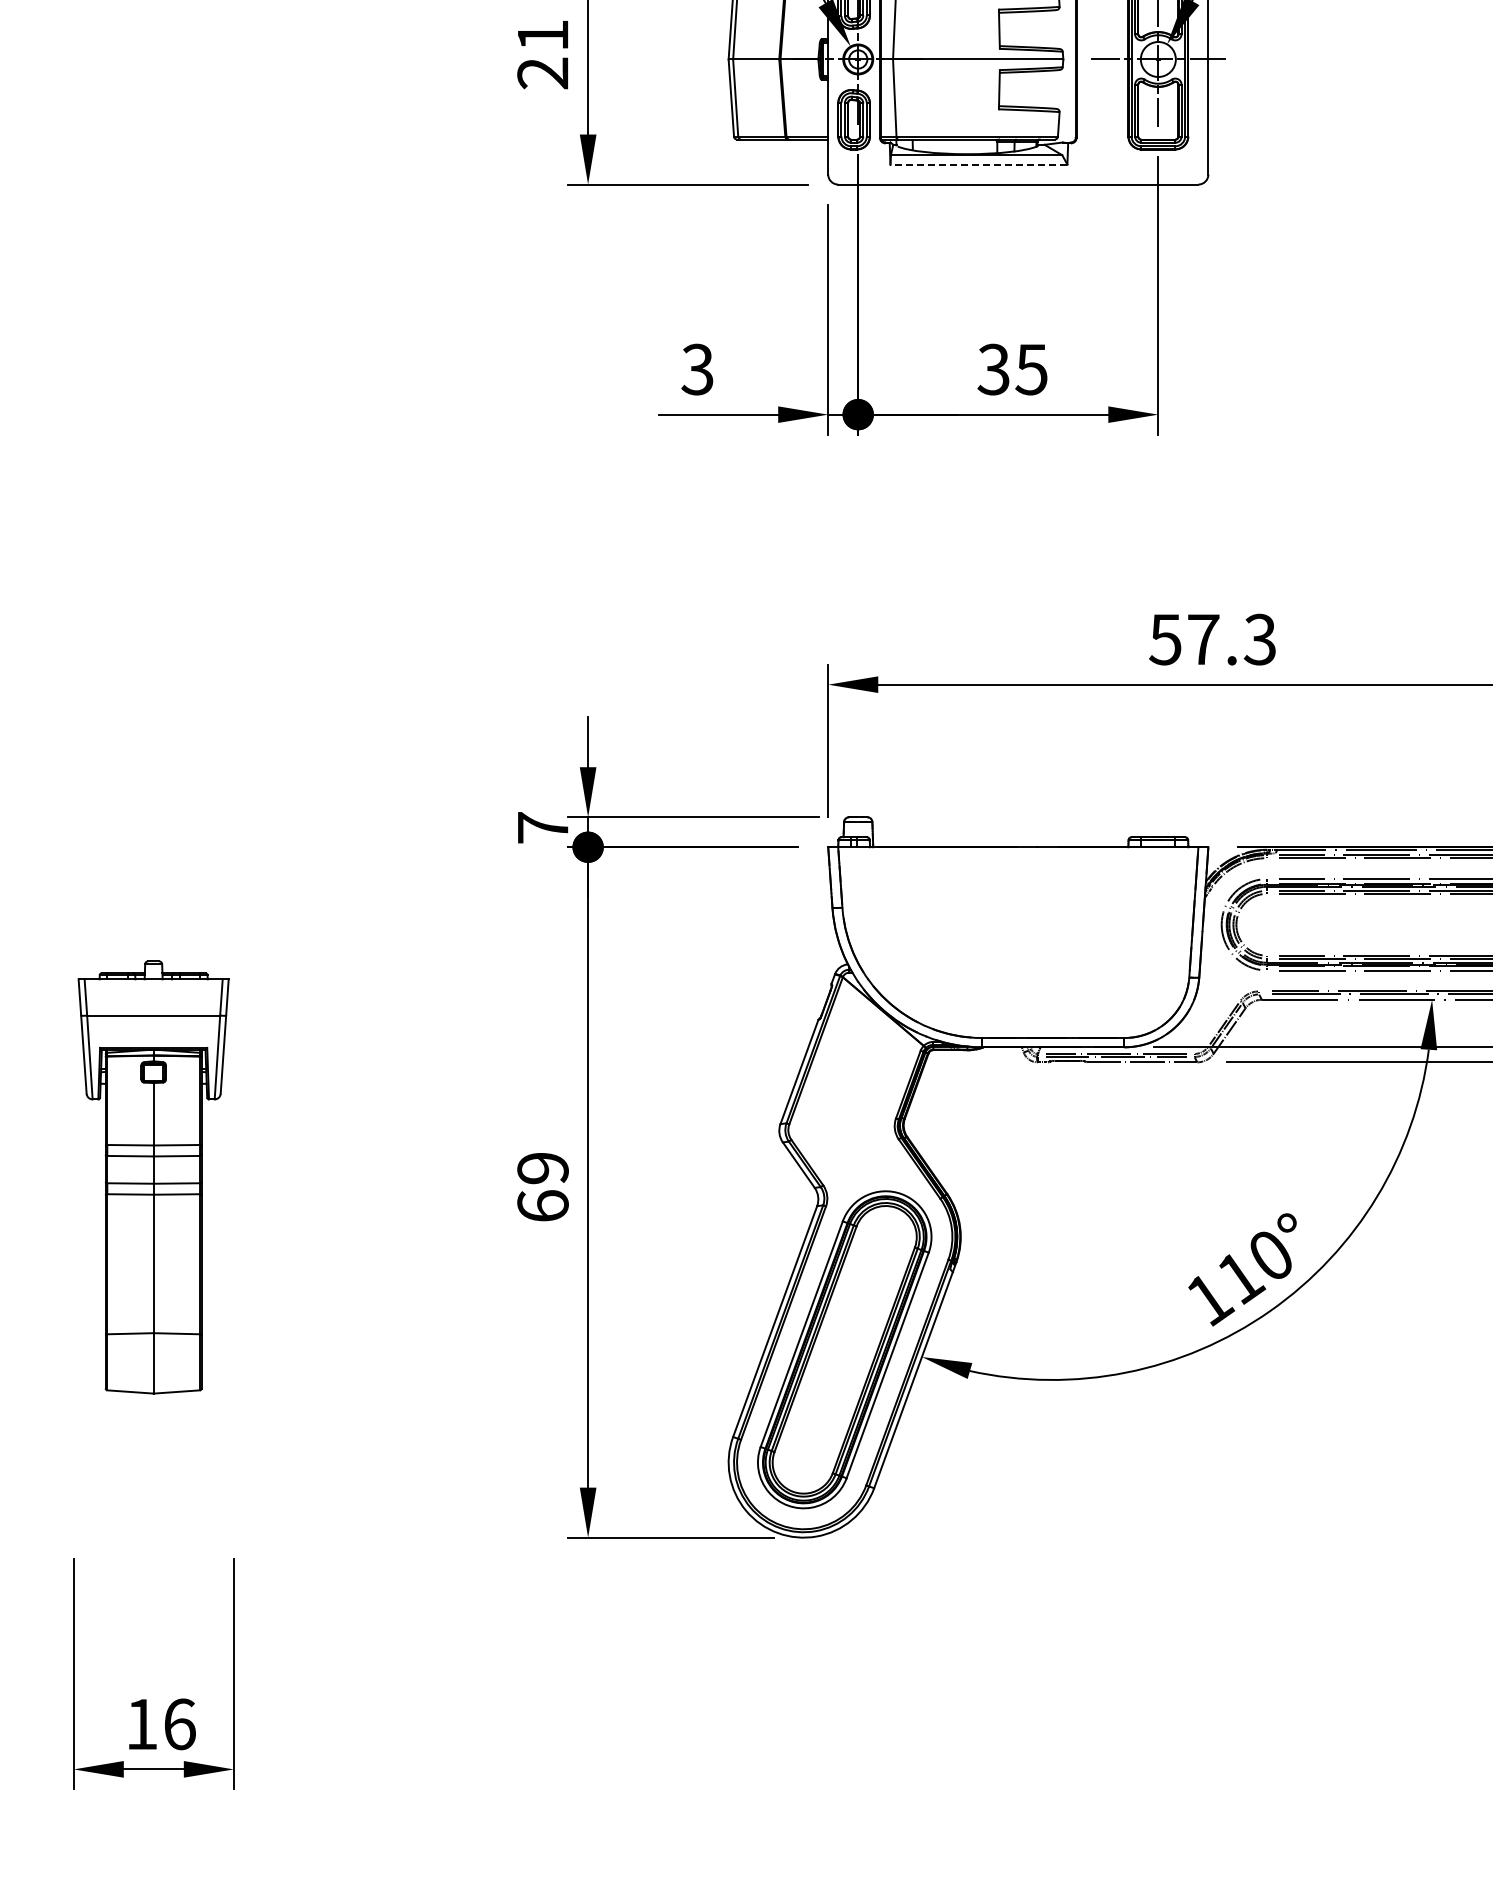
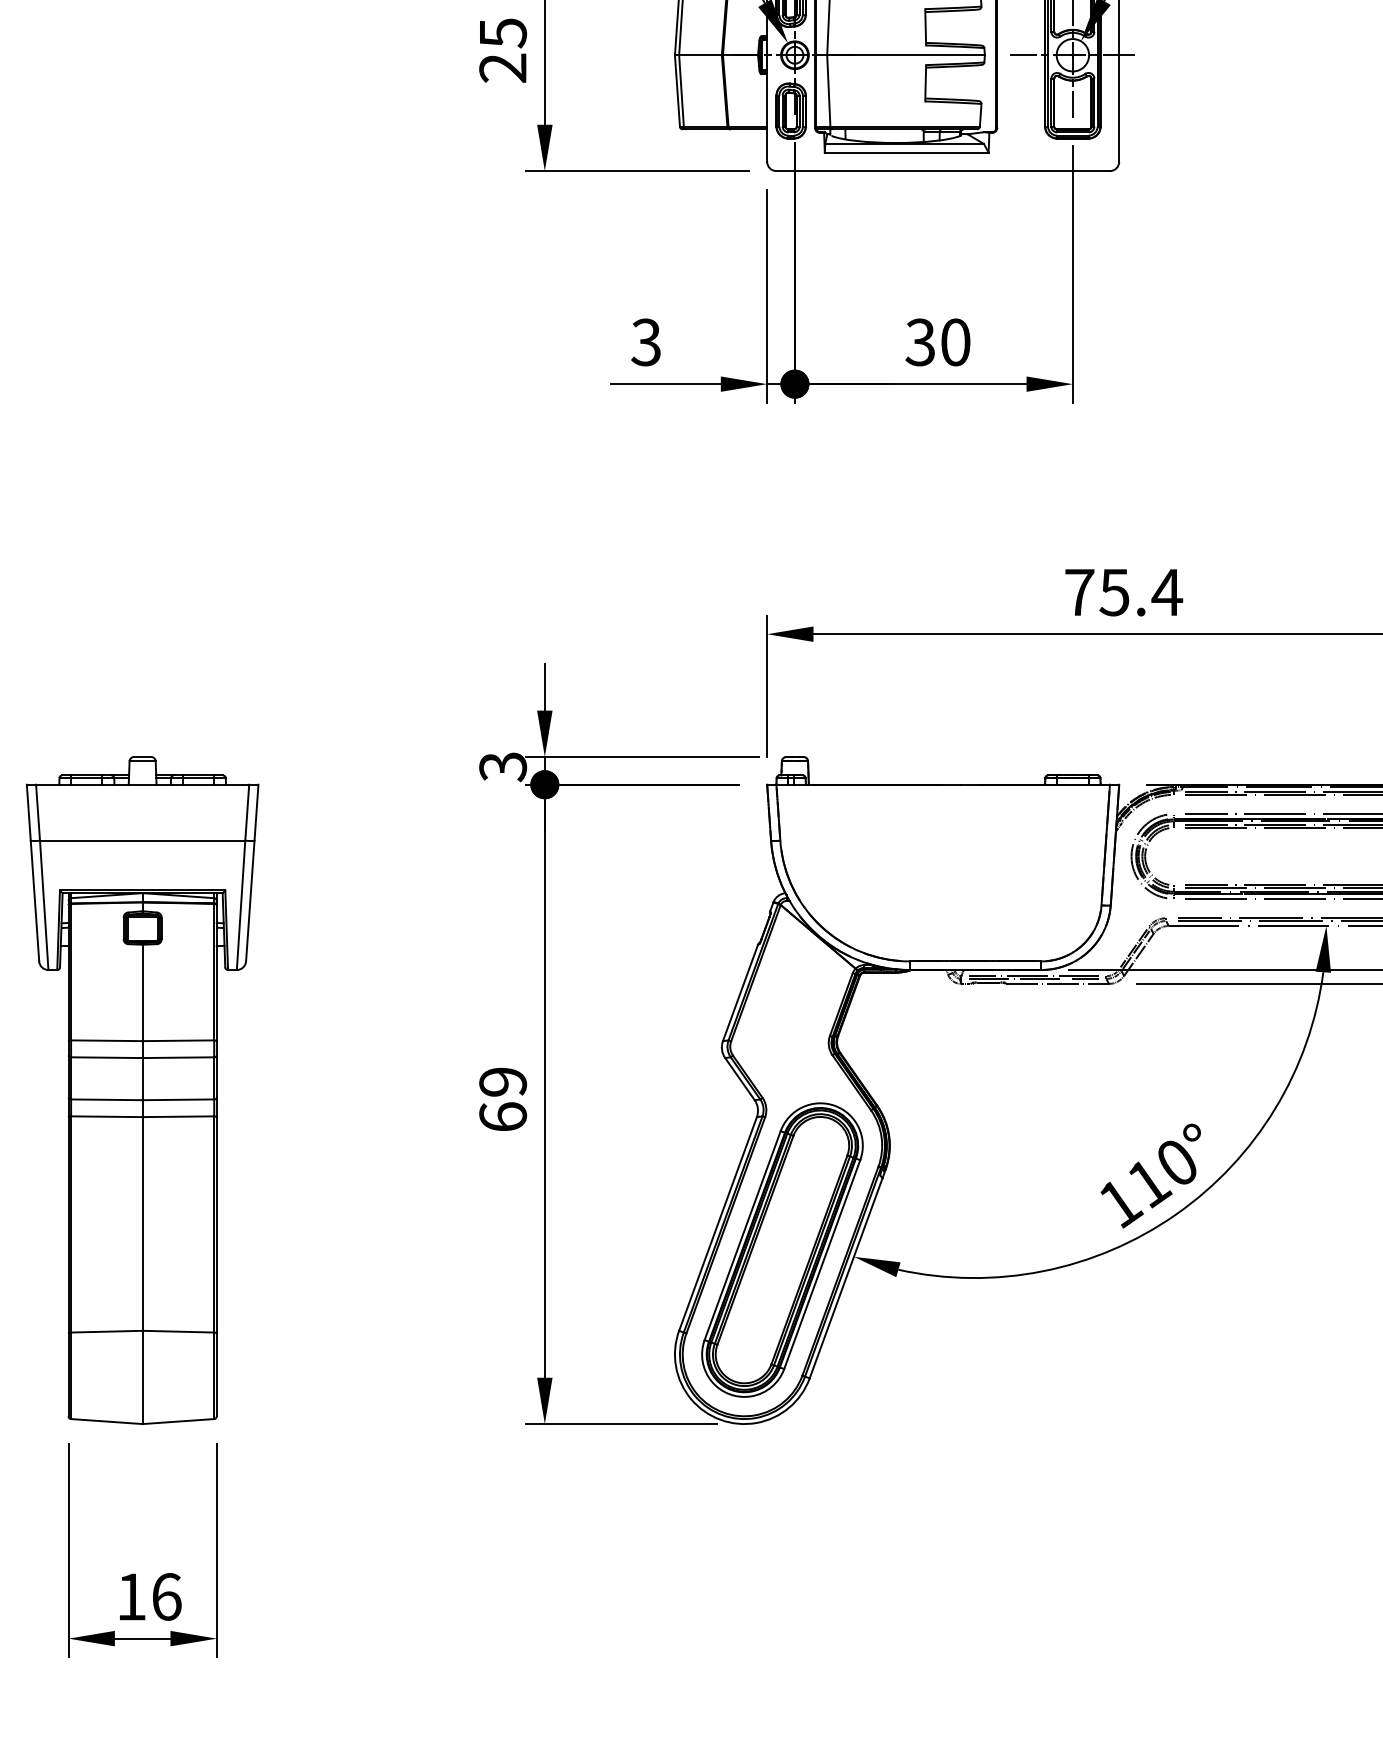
text: (543, 36) -> (503, 33), 21 -> 25
line: (978, 164) -> (906, 152), dashed -> solid
text: (1031, 369) -> (955, 342), 35 -> 30
text: (1213, 639) -> (1123, 592), 57.3 -> 75.4
text: (542, 828) -> (502, 767), 7 -> 3
part: (153, 1177) -> (142, 1090), size x1.67

